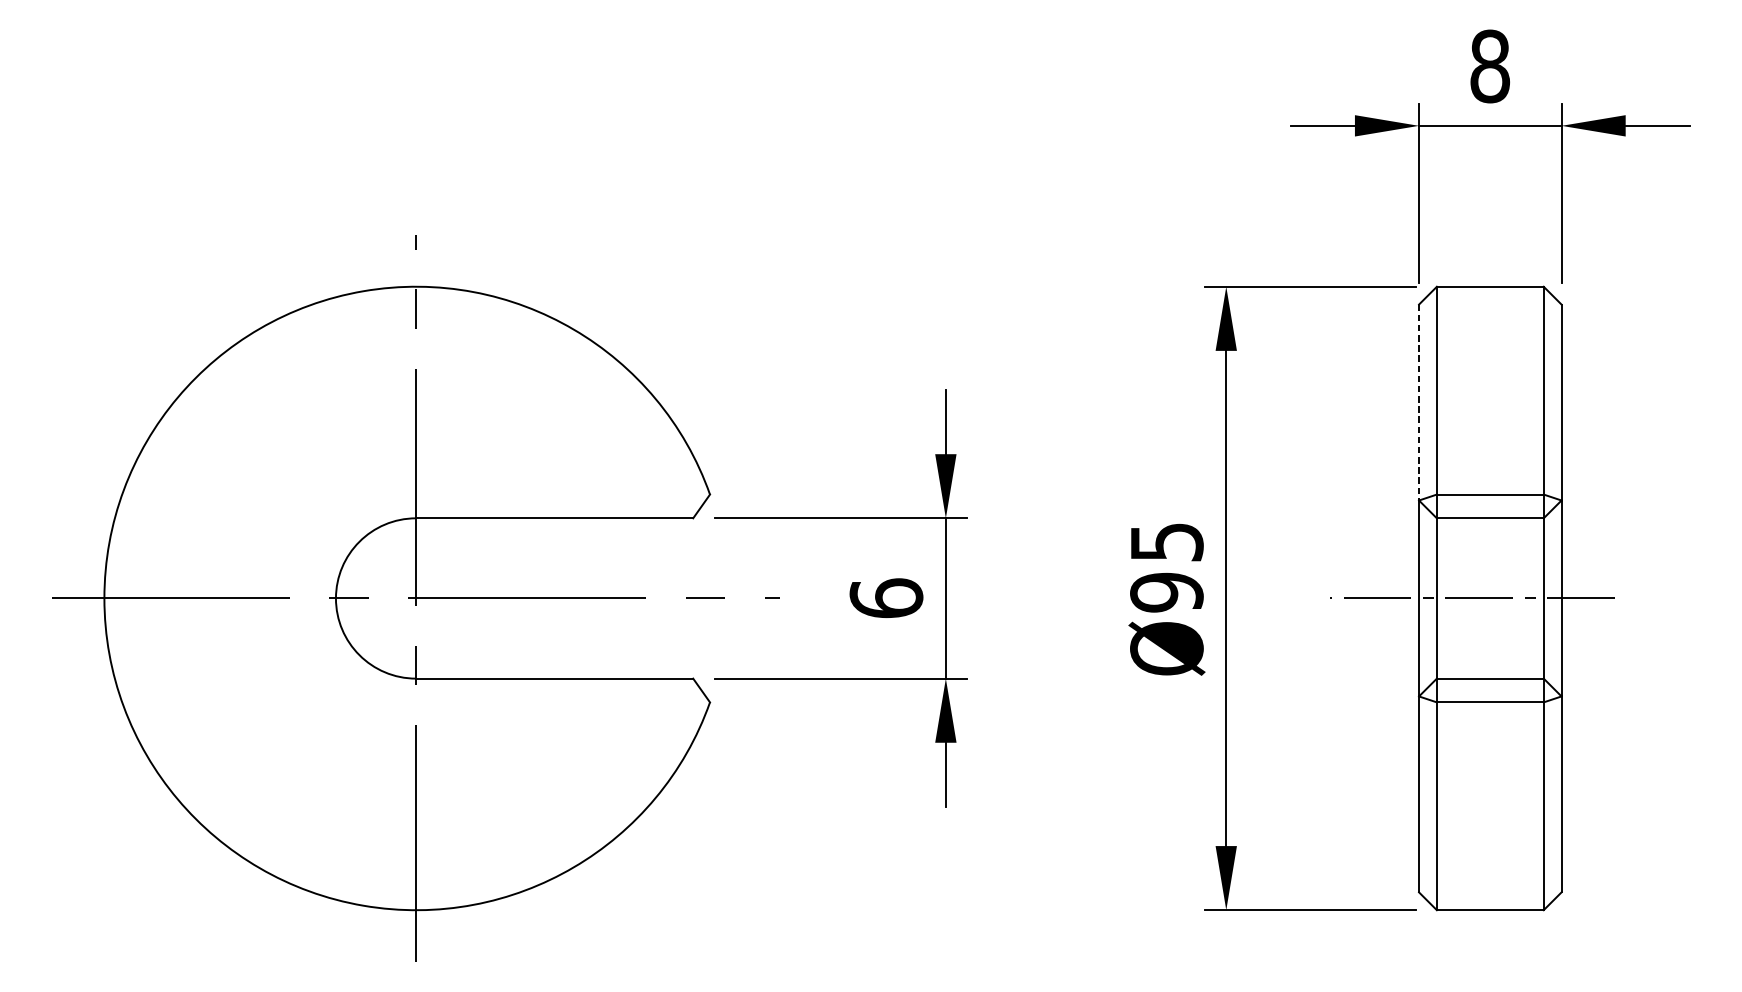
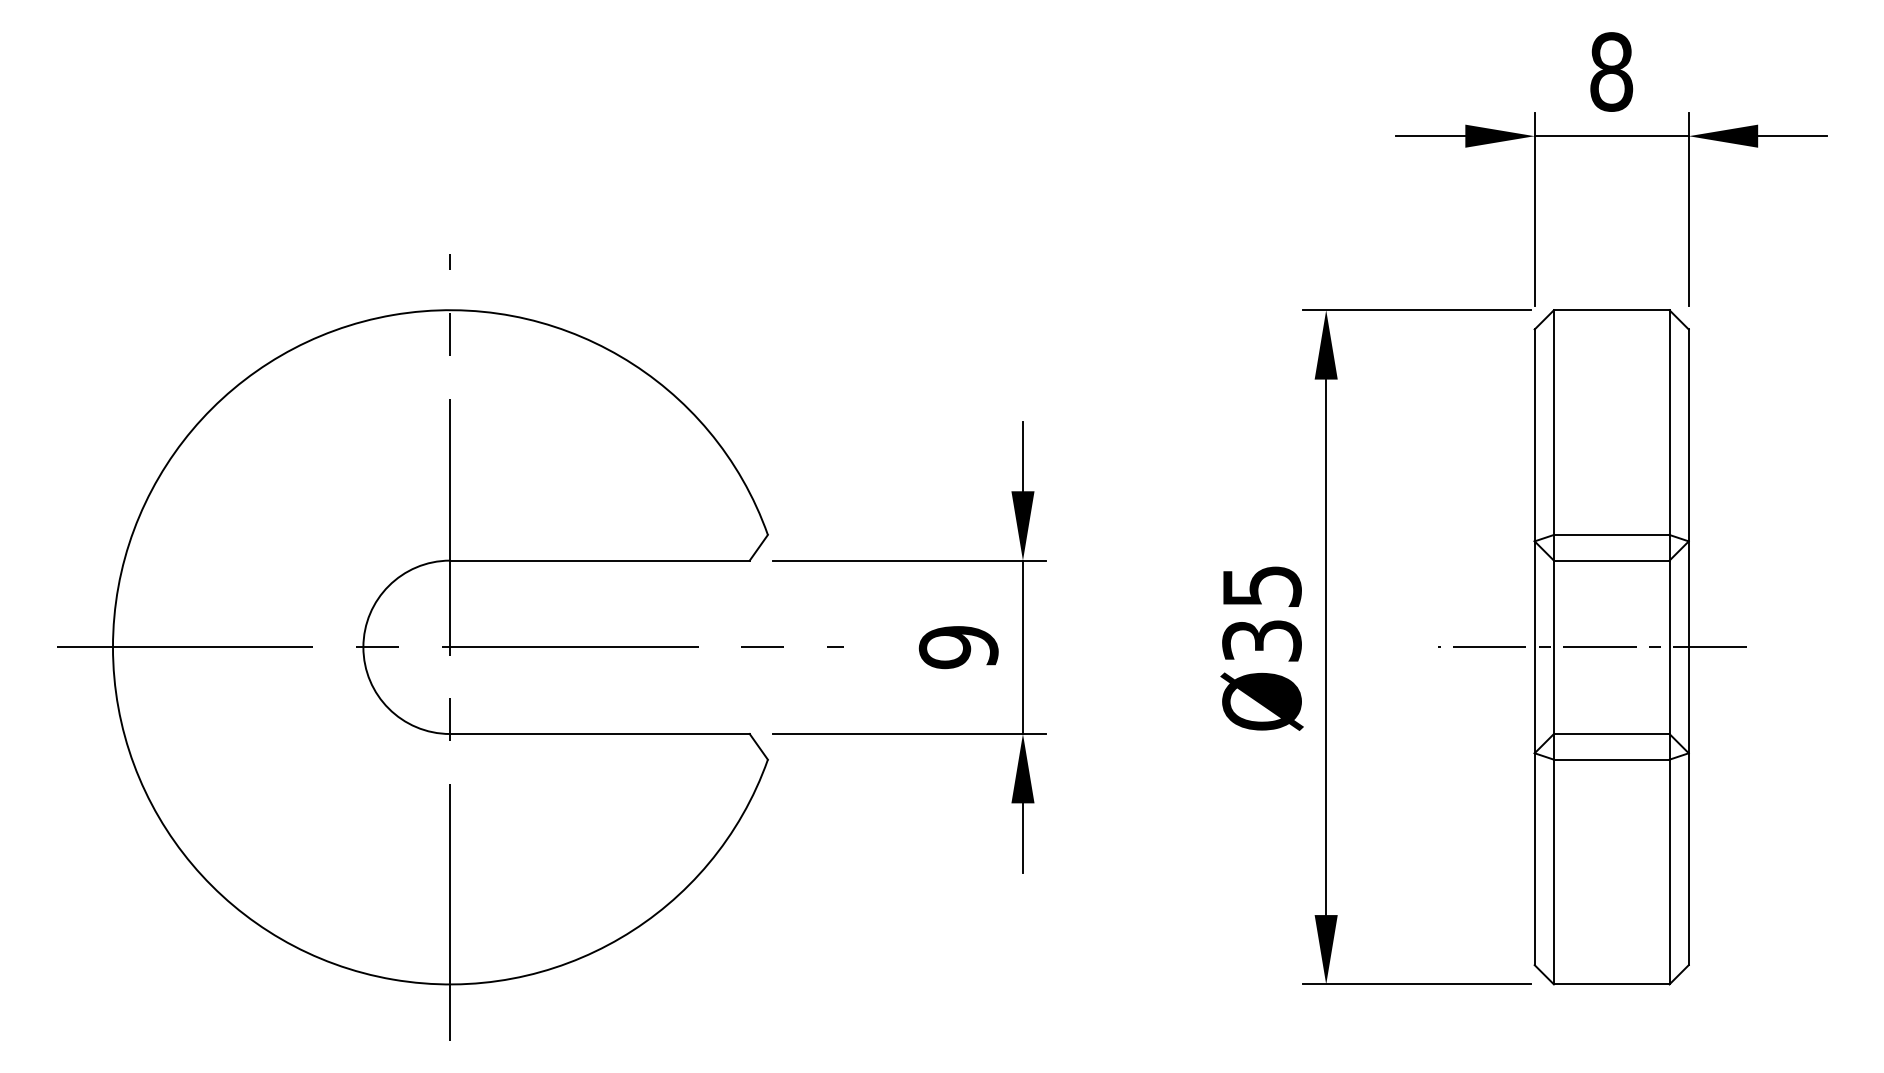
line: (1418, 402) -> (1534, 435), dashed -> solid
text: (1166, 592) -> (1261, 640), Ø95 -> Ø35
text: (886, 598) -> (958, 647), 6 -> 9

